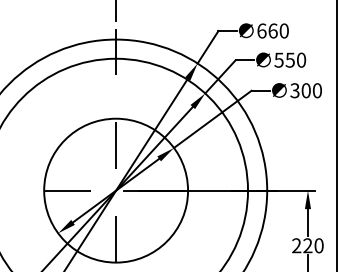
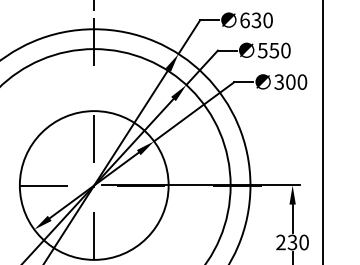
text: (272, 30) -> (255, 19), 660 -> 630
text: (307, 246) -> (292, 243), 220 -> 230

